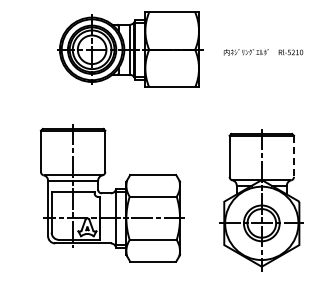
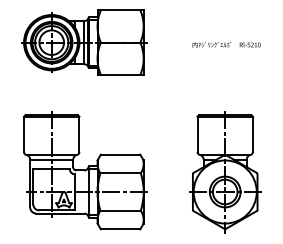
part: (130, 49) -> (84, 42), moved
line: (294, 156) -> (253, 134), dashed -> solid
part: (111, 193) -> (84, 170), moved

